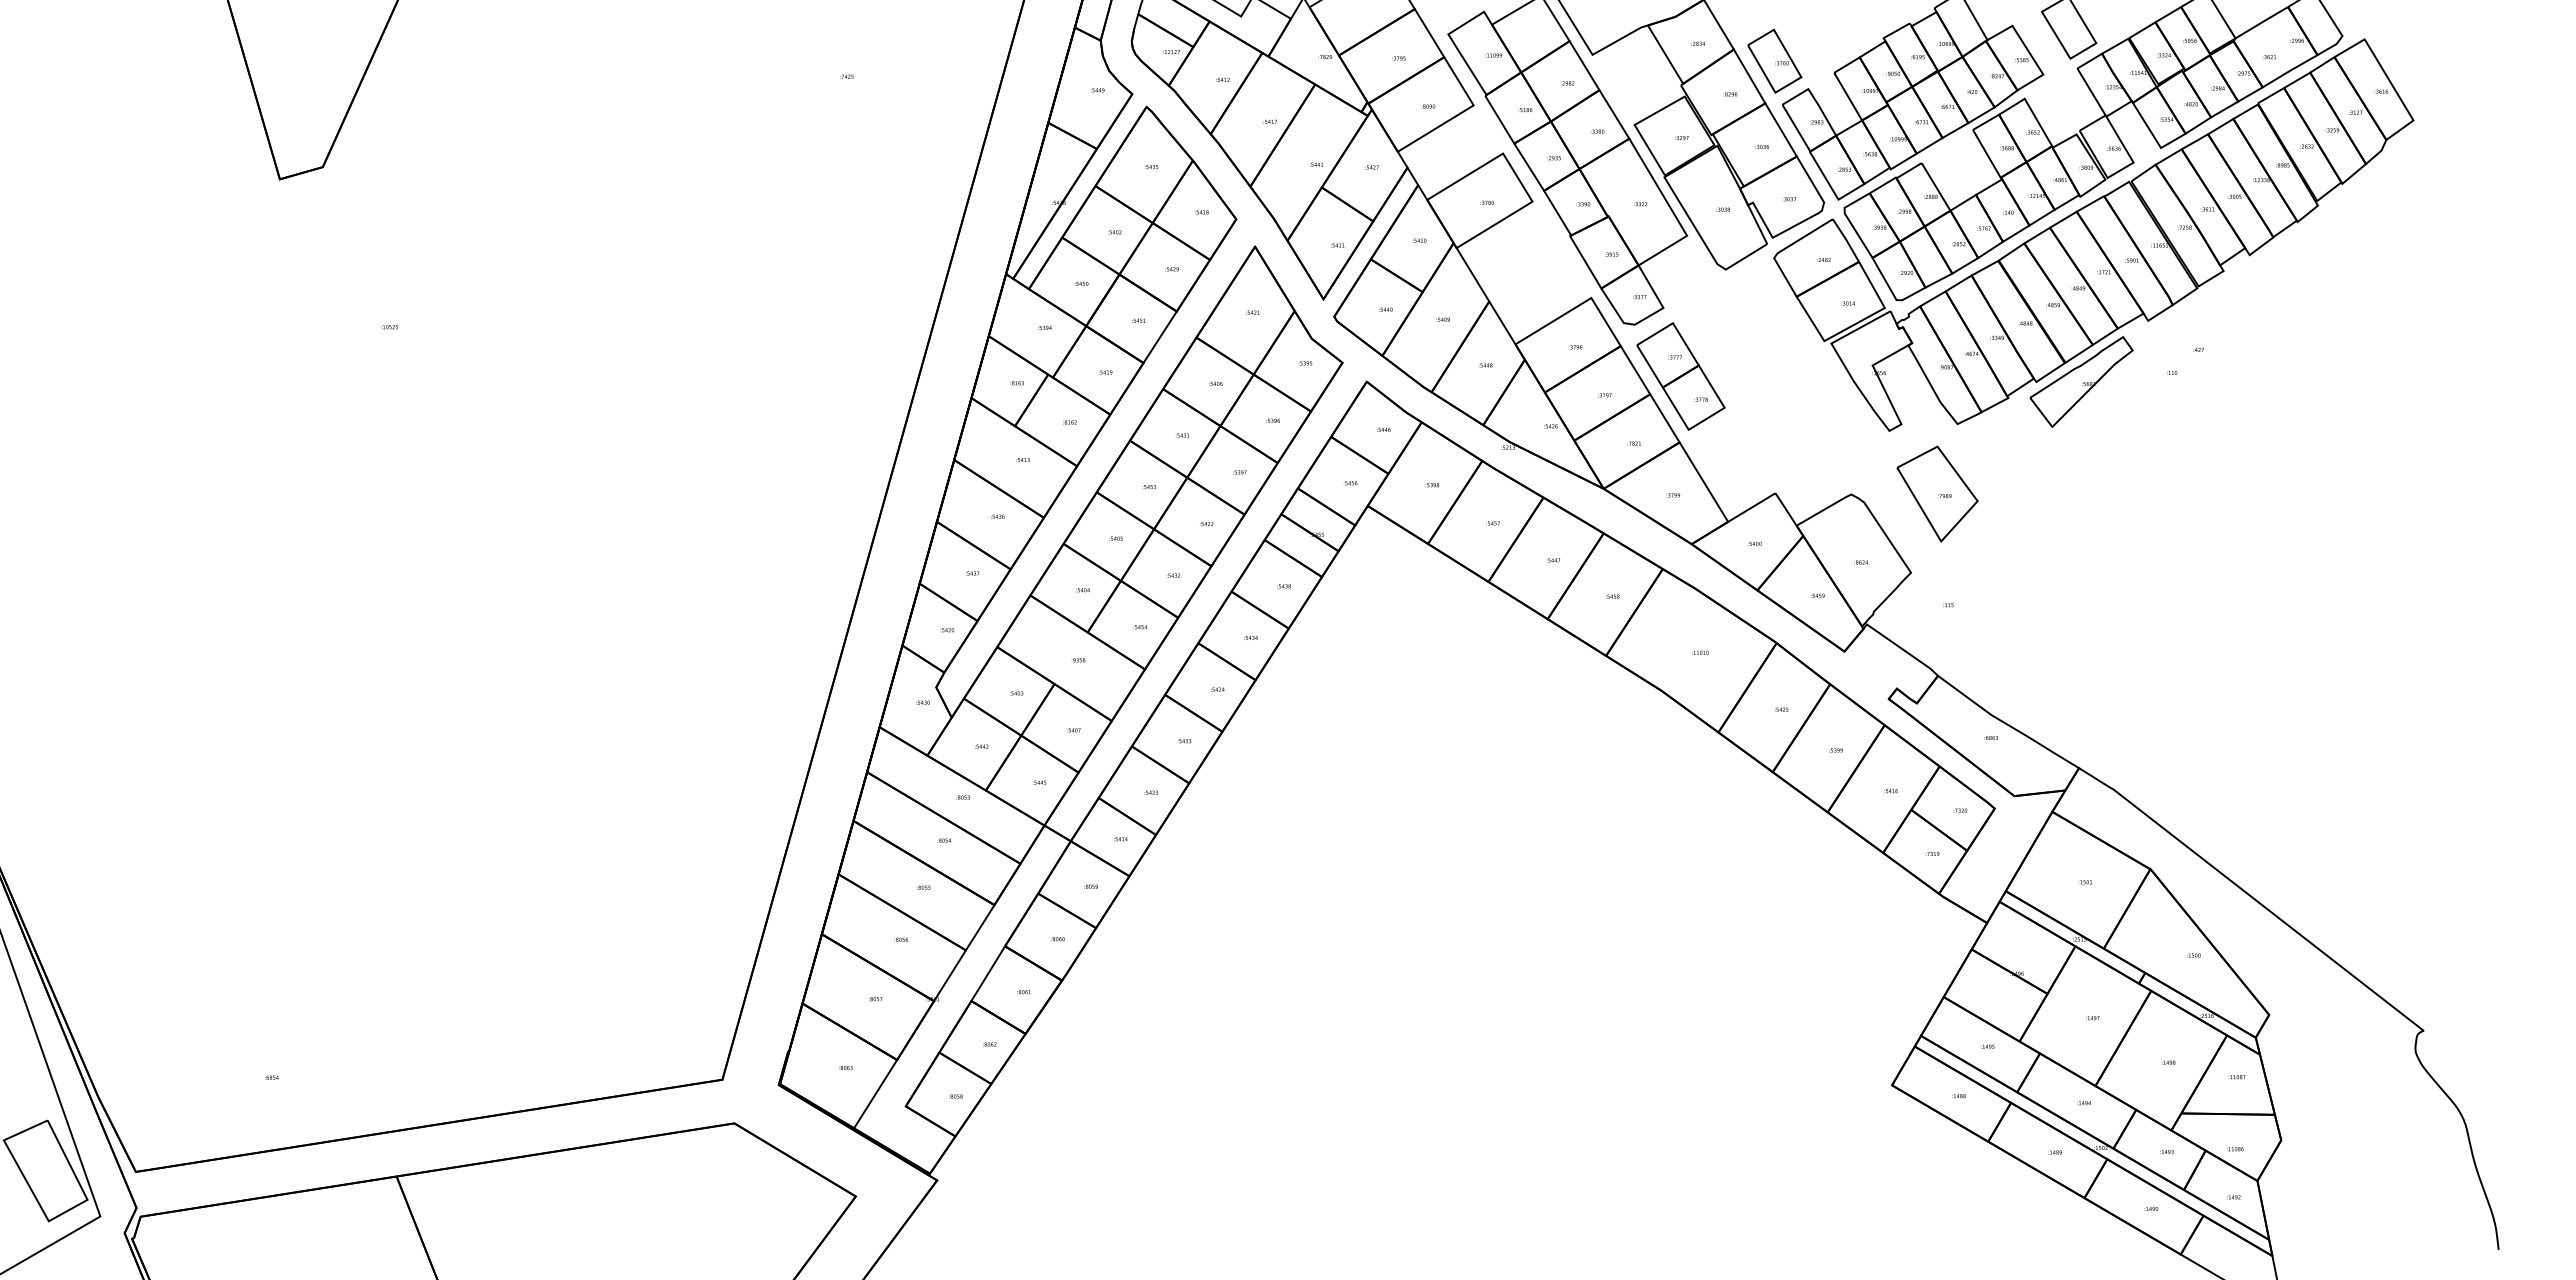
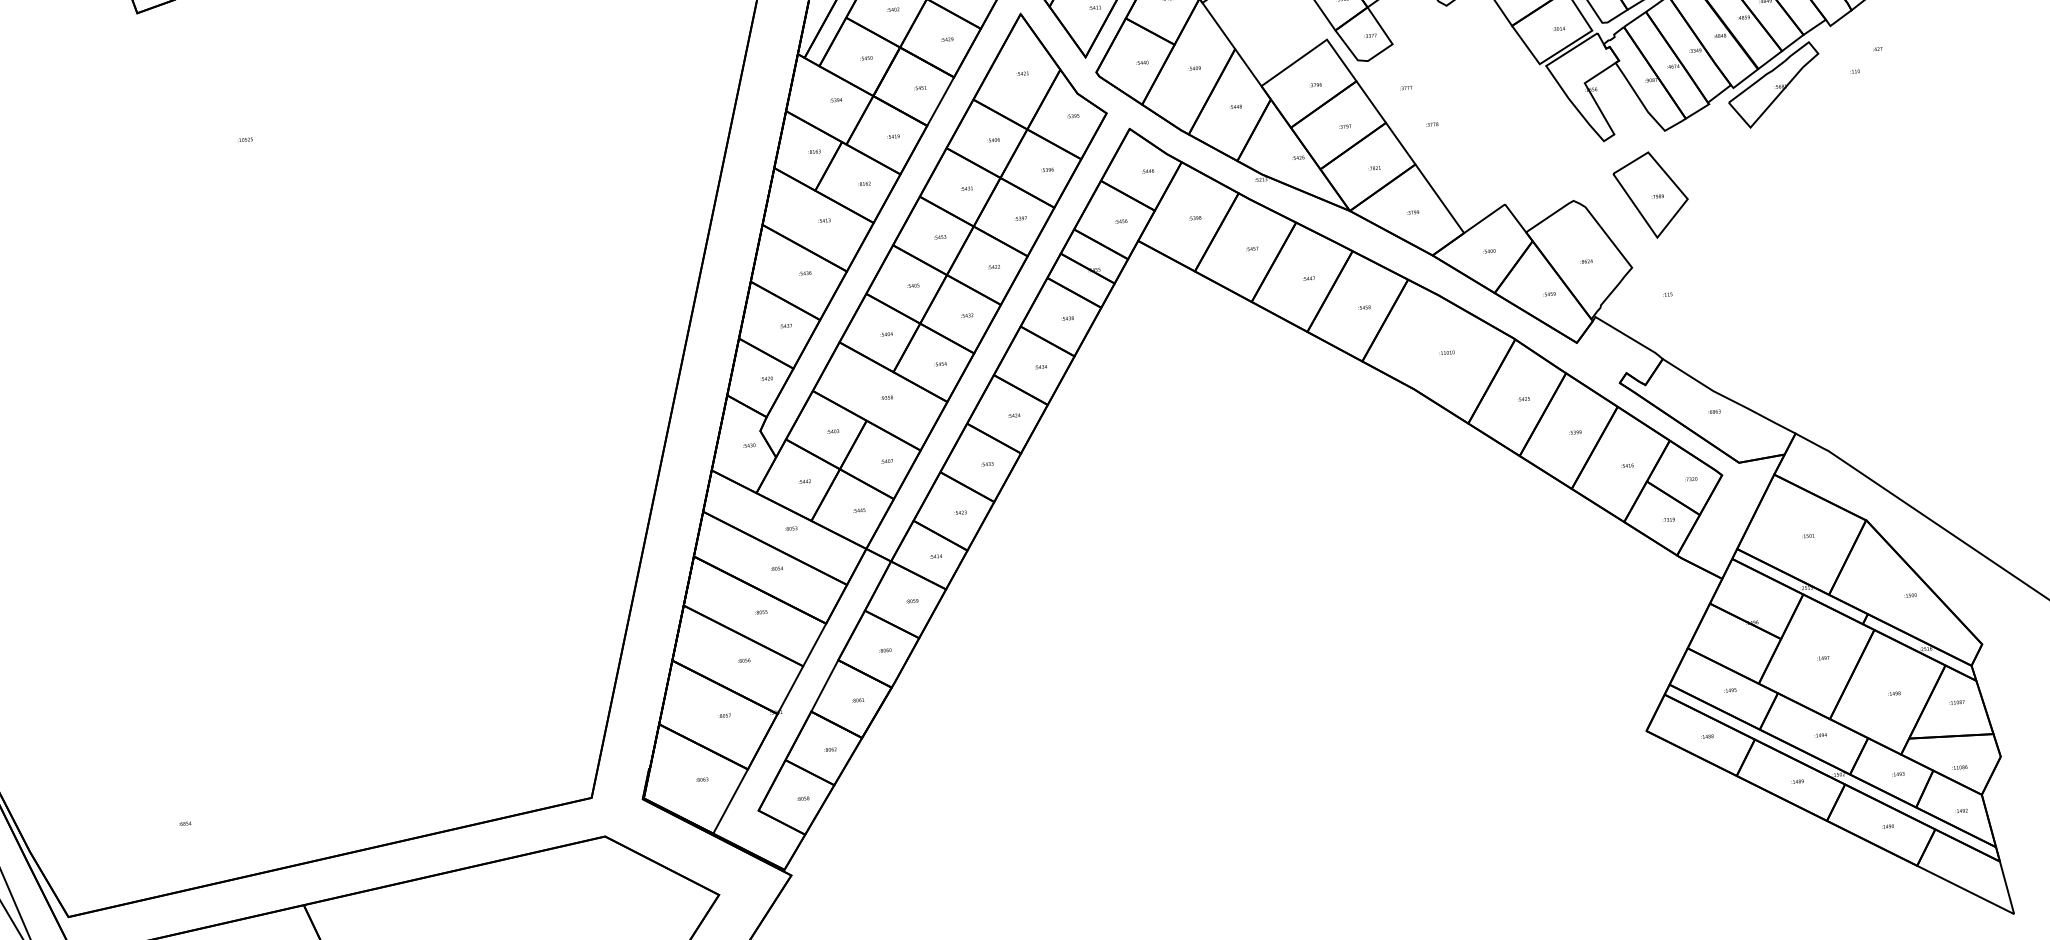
part: (1680, 376) -> (1412, 104), removed

